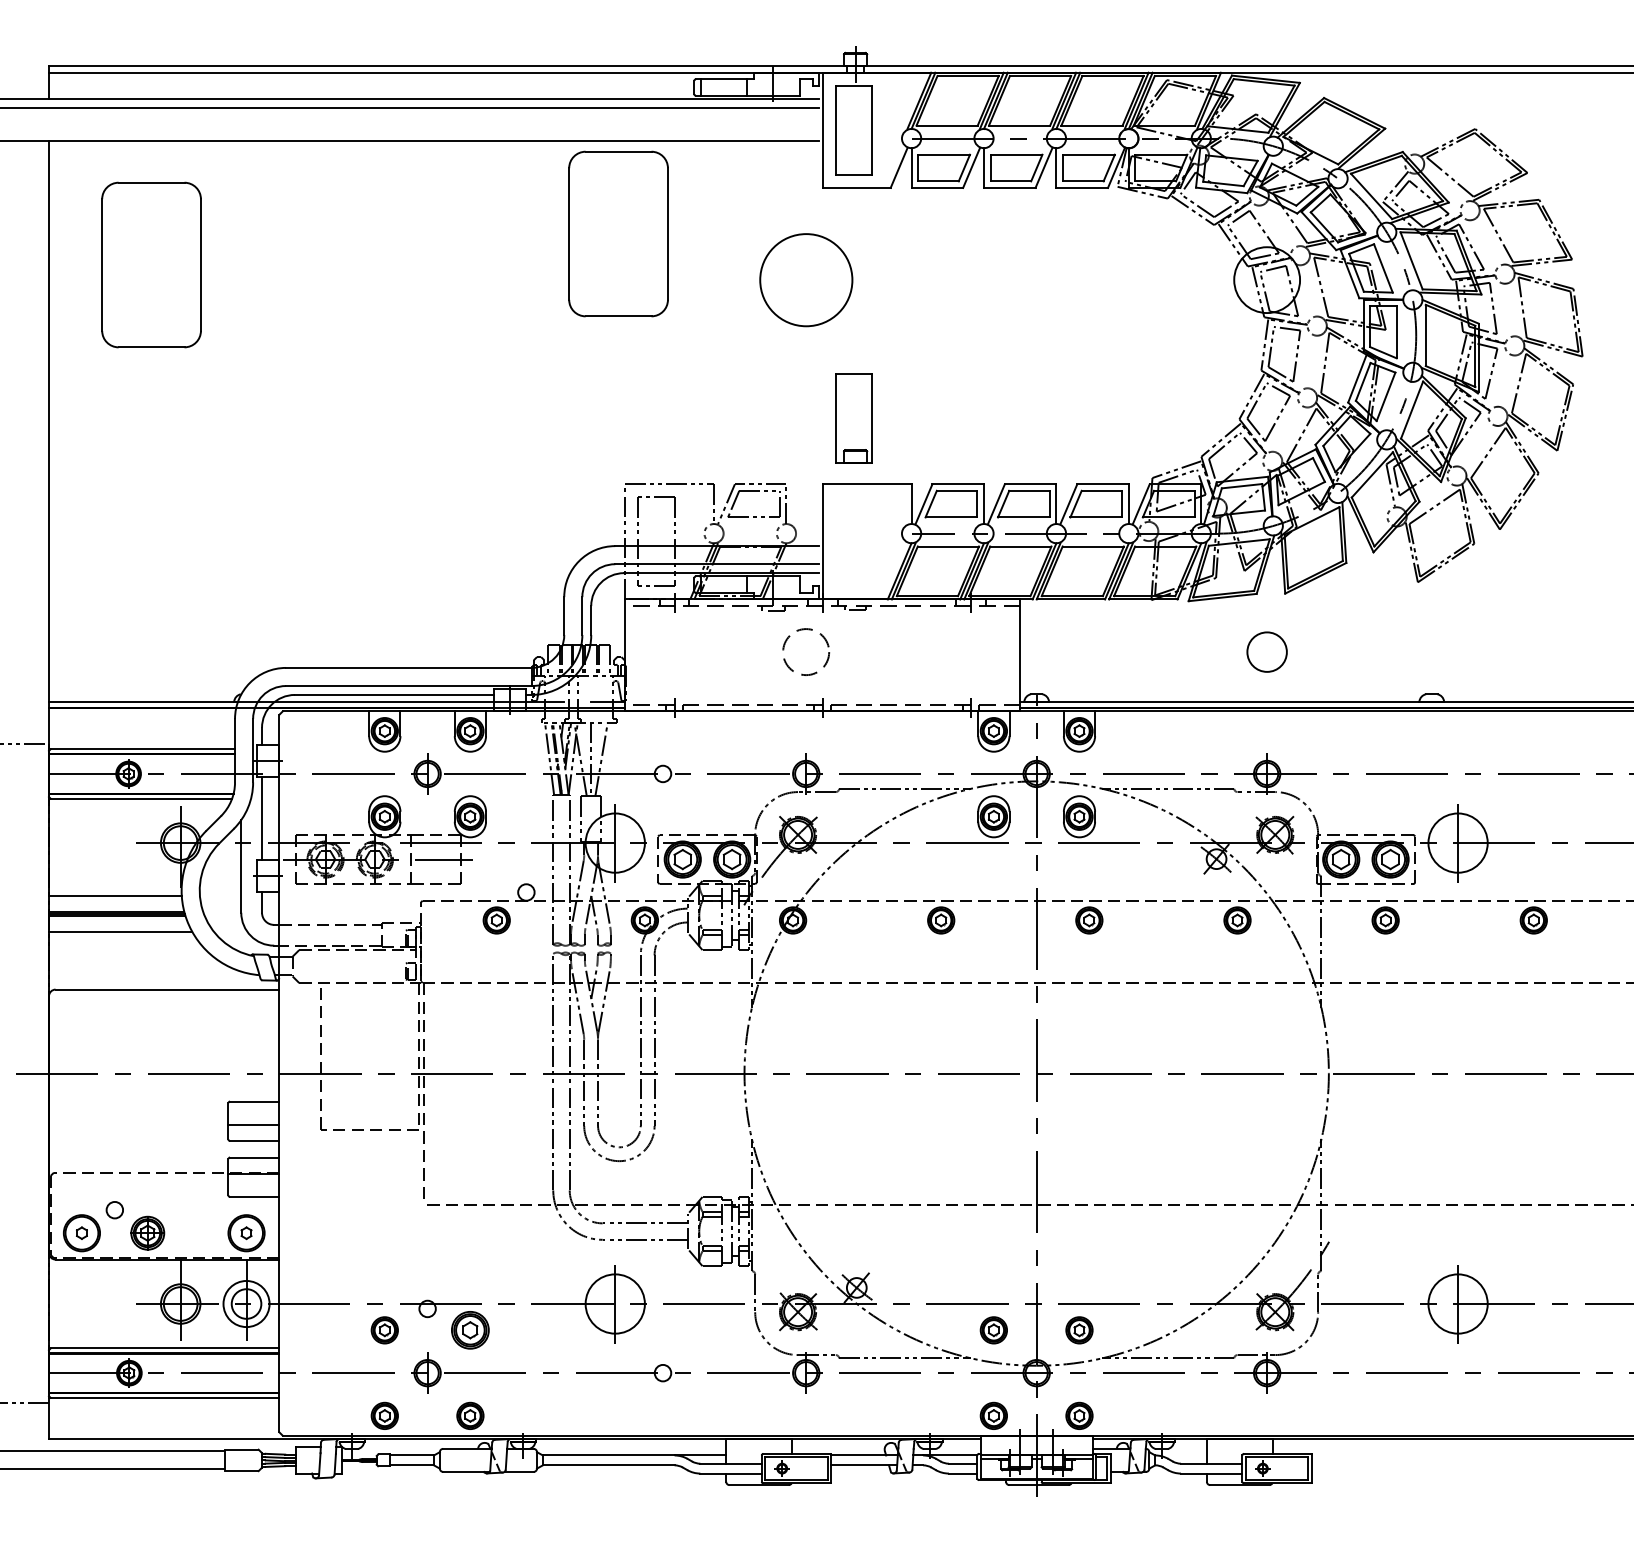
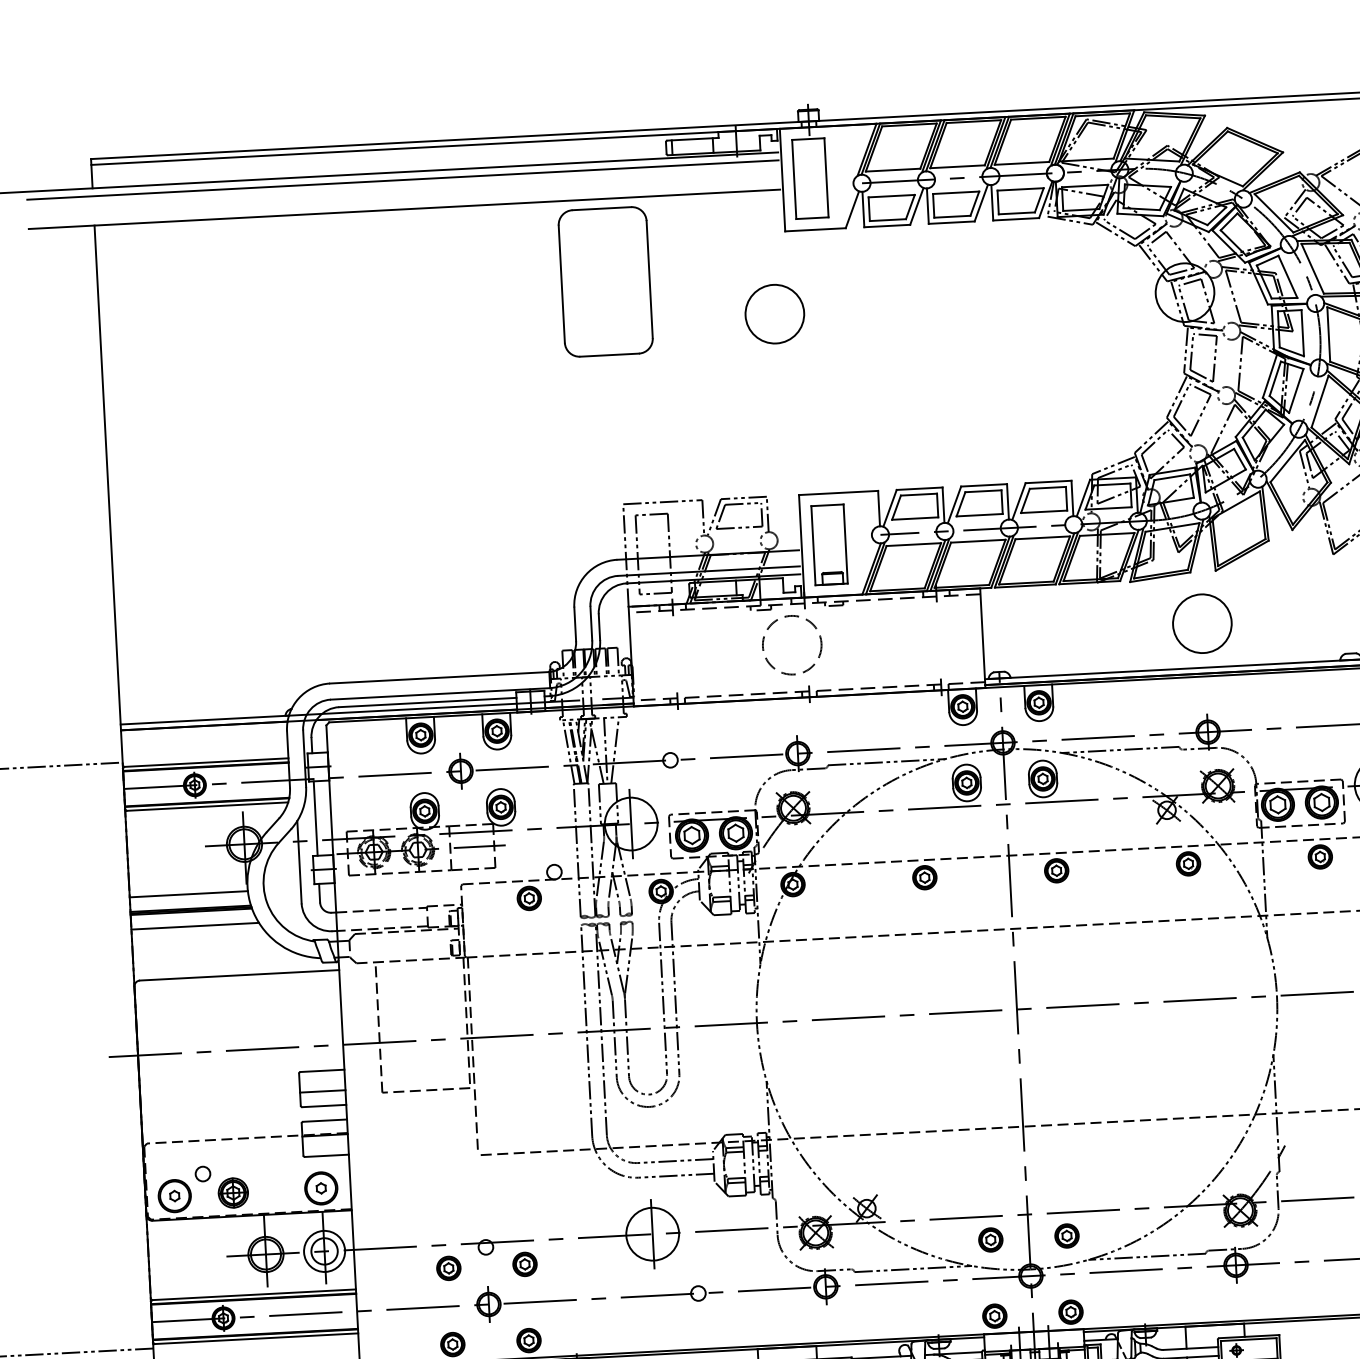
part: (151, 264) -> (191, 330), removed
circle: (805, 279) -> (774, 313), size x0.71
part: (853, 418) -> (829, 544), moved
circle: (805, 651) -> (791, 644), size x1.43
circle: (1267, 652) -> (1202, 624), size x1.67
part: (470, 1330) -> (525, 1264), size x0.71

